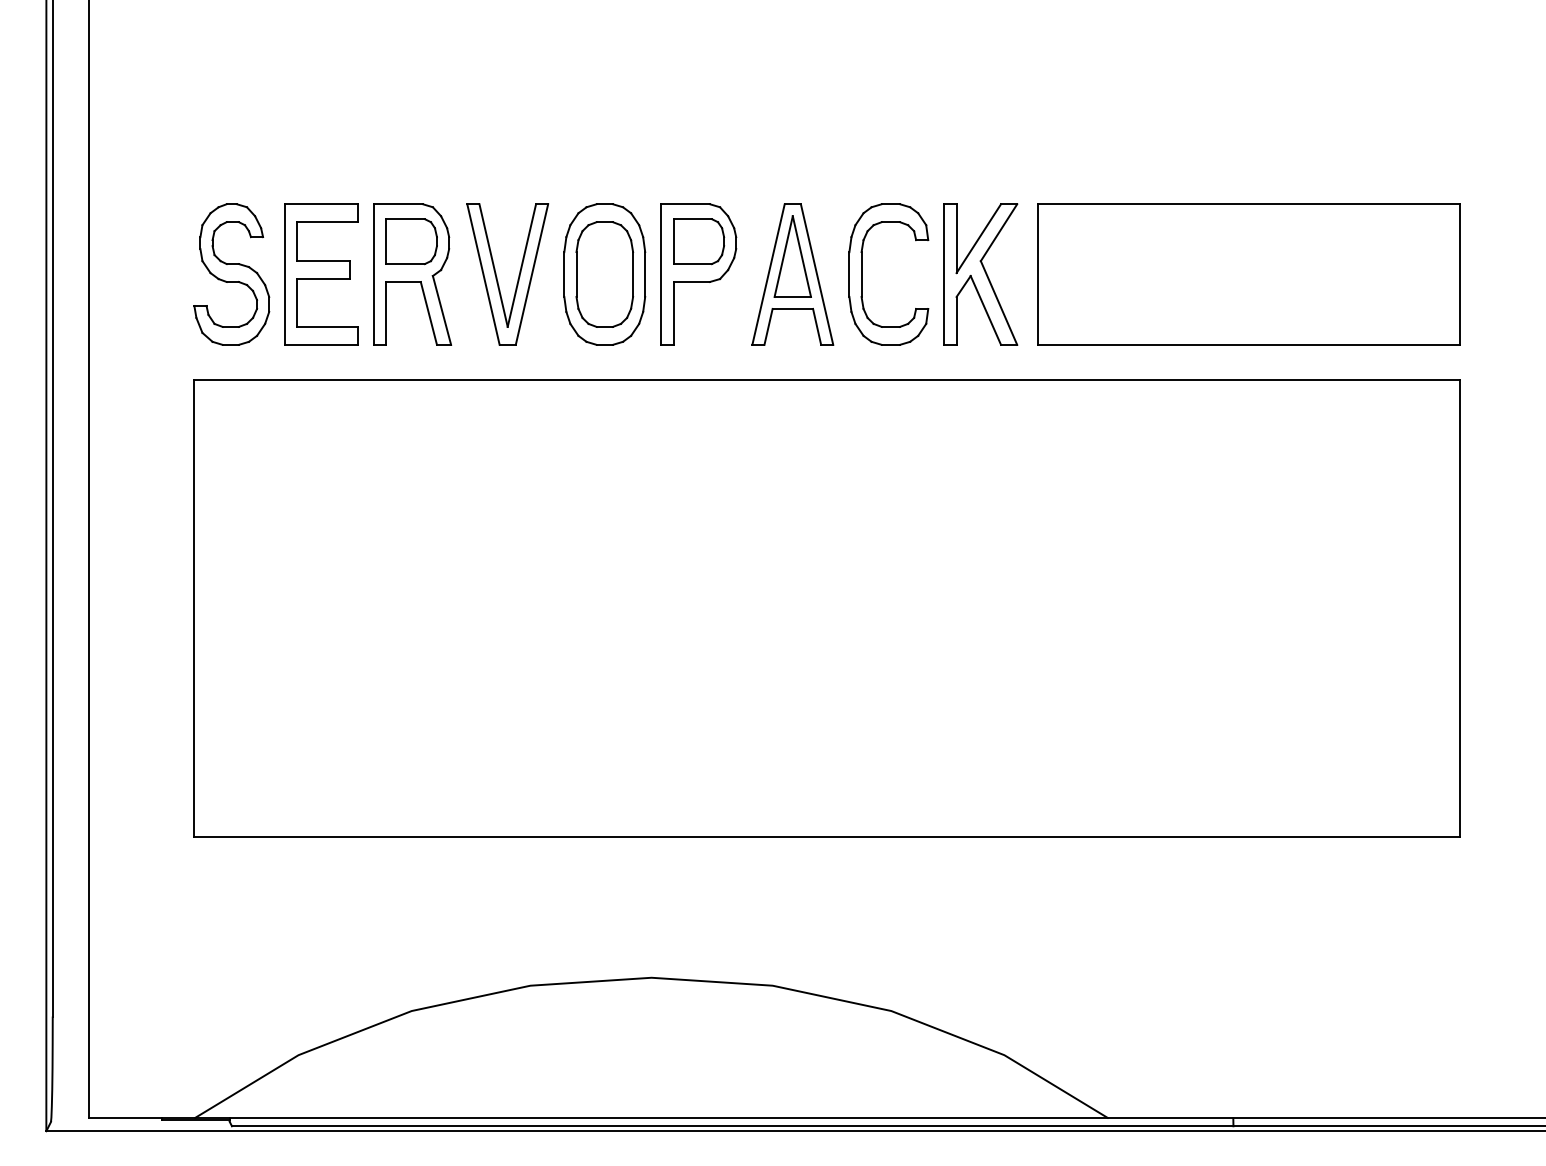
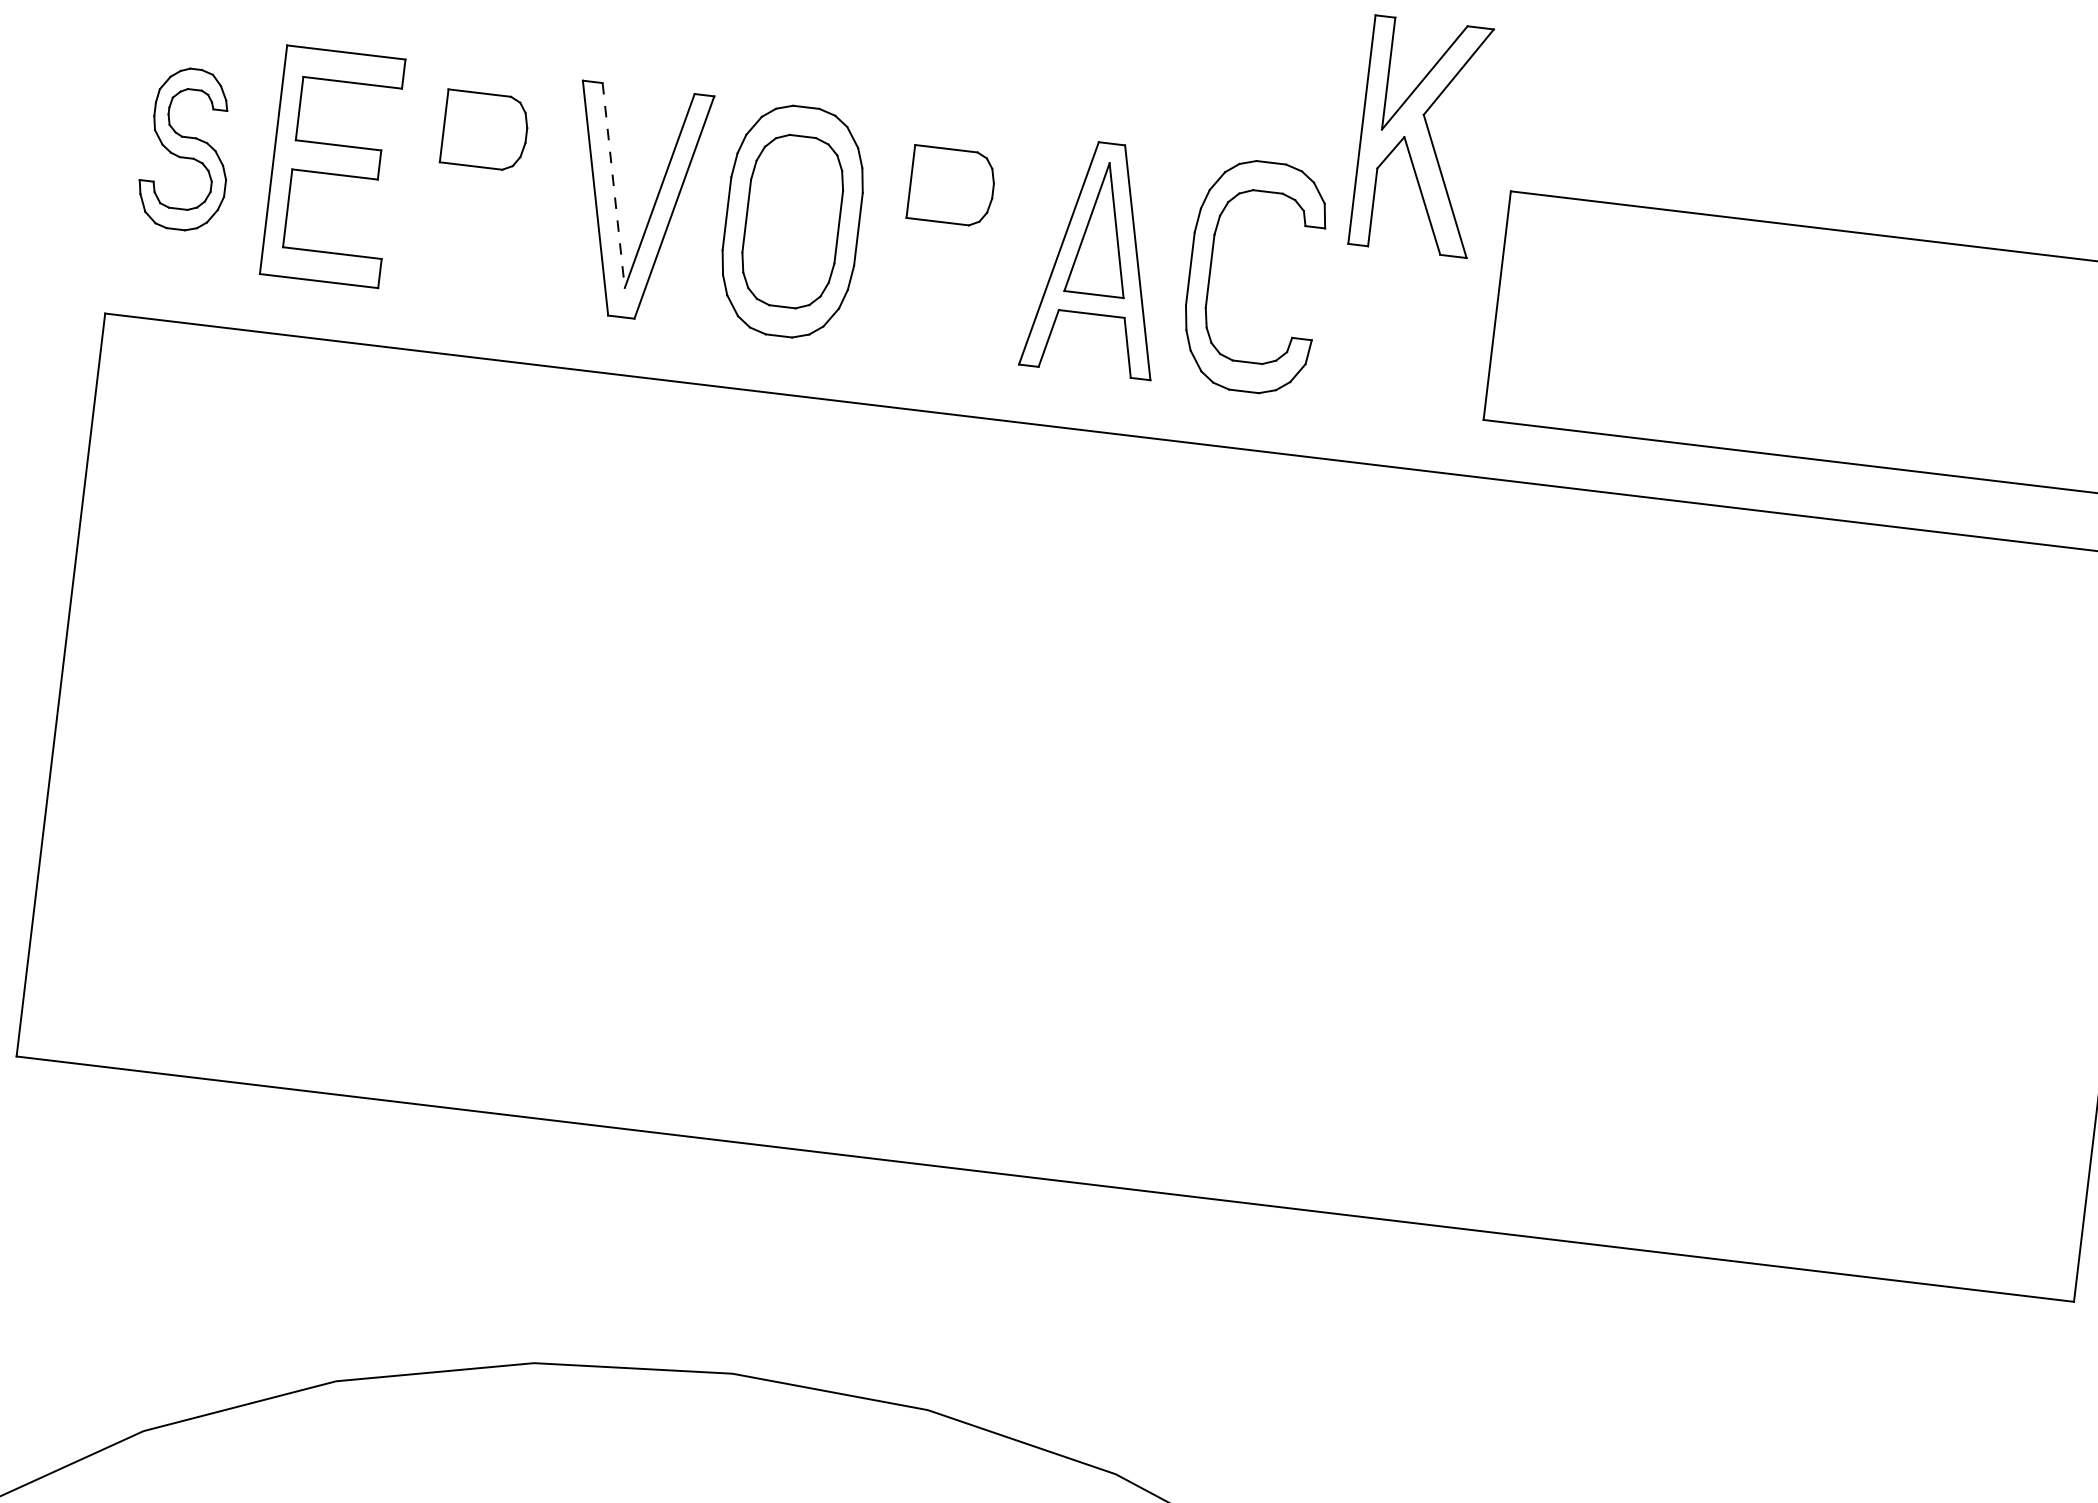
line: (493, 265) -> (613, 185), solid -> dashed
part: (231, 274) -> (185, 149), size x0.7
part: (412, 274) -> (480, 184), removed
part: (698, 274) -> (945, 239), removed
part: (980, 274) -> (1420, 136), moved

